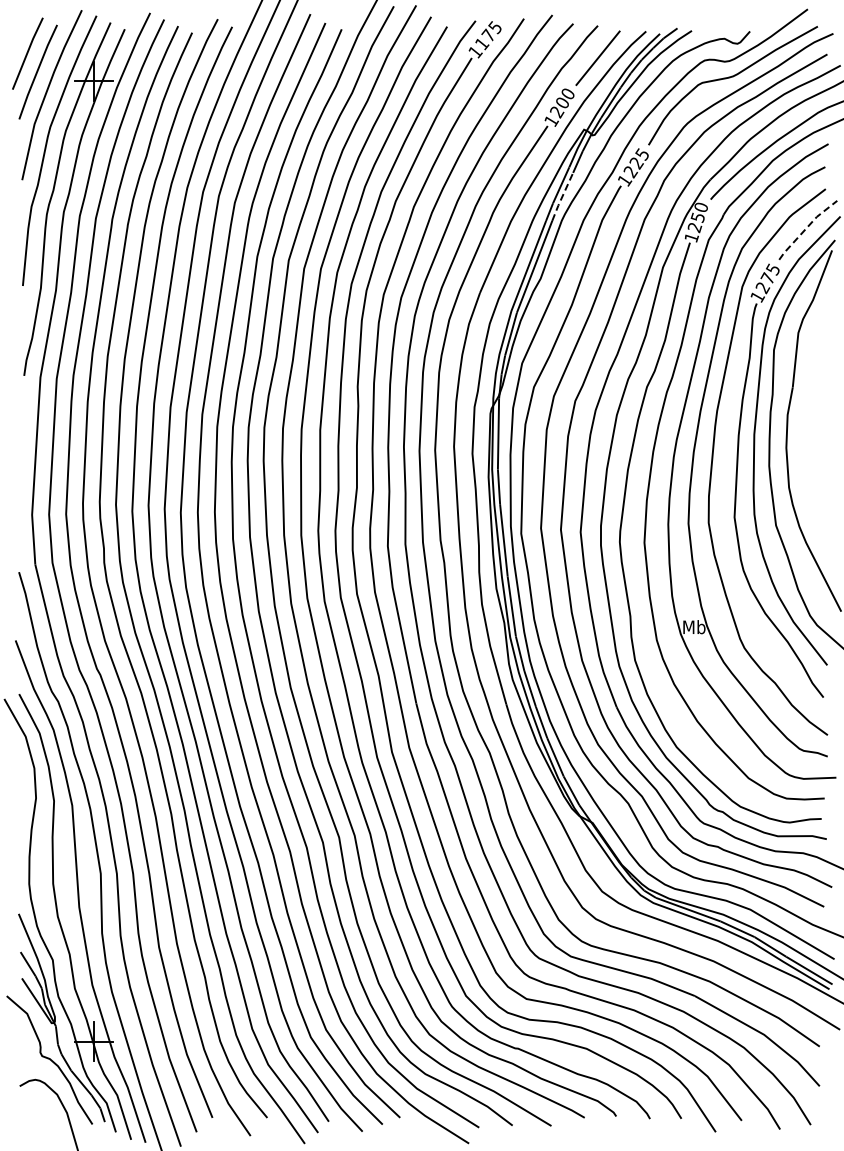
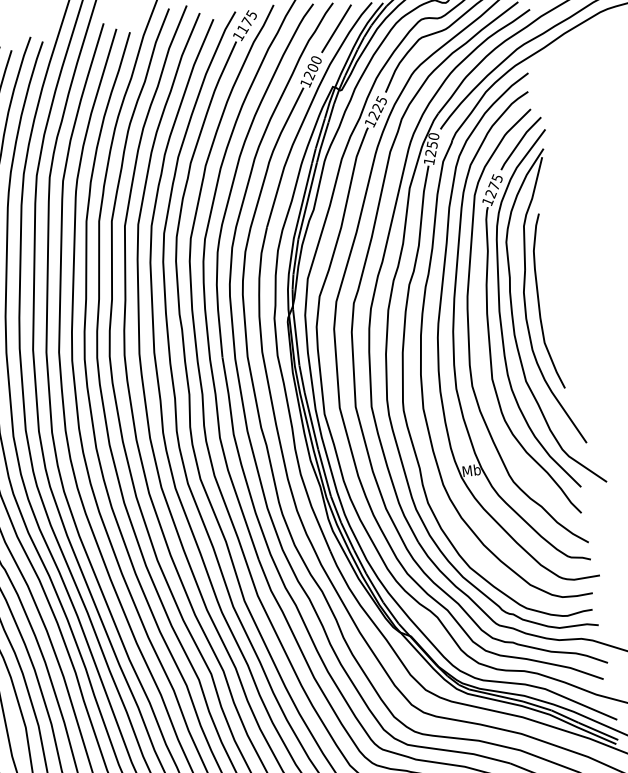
line: (562, 197) -> (322, 142), dashed -> solid
line: (806, 228) -> (519, 142), dashed -> solid
curve: (805, 429) -> (539, 302), added

